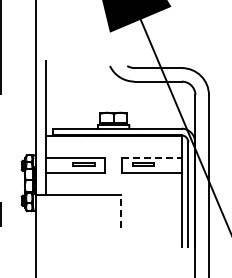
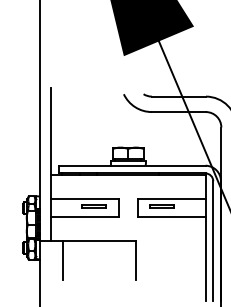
line: (151, 158) -> (171, 199), dashed -> solid
line: (56, 211) -> (62, 260), added
line: (120, 211) -> (135, 260), dashed -> solid

